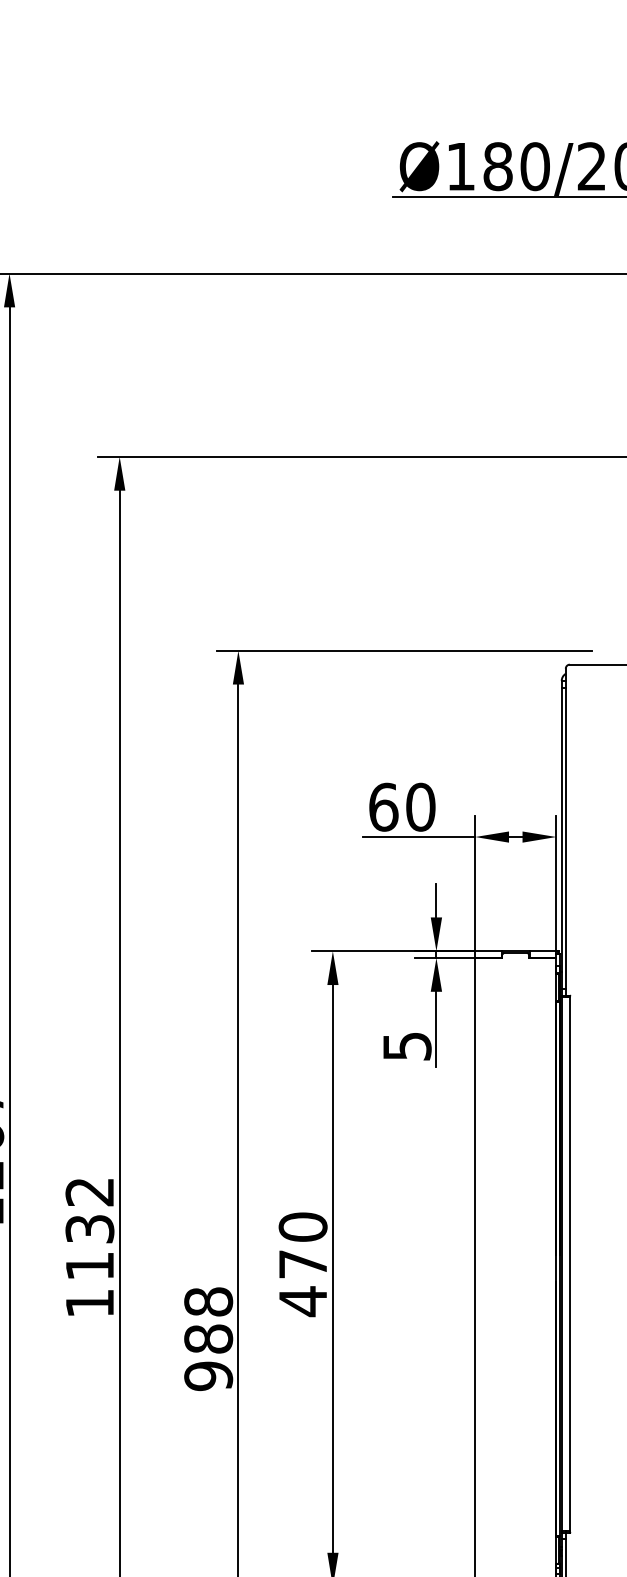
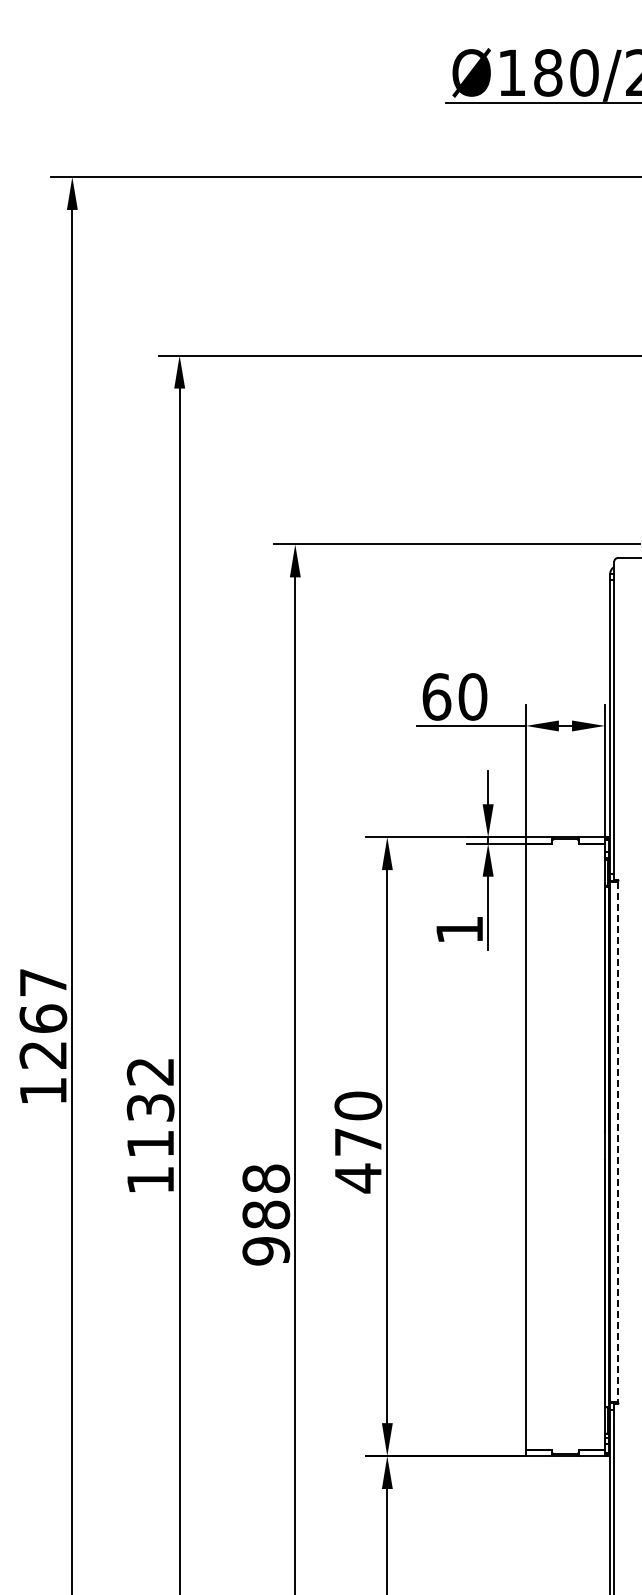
text: (407, 1046) -> (459, 929), 5 -> 1
line: (570, 1264) -> (618, 1142), solid -> dashed

